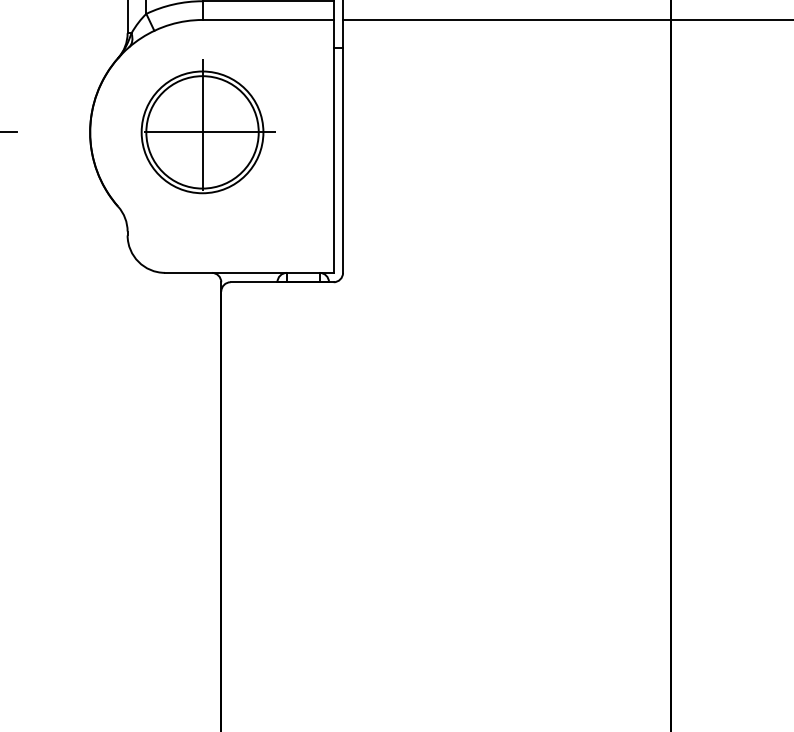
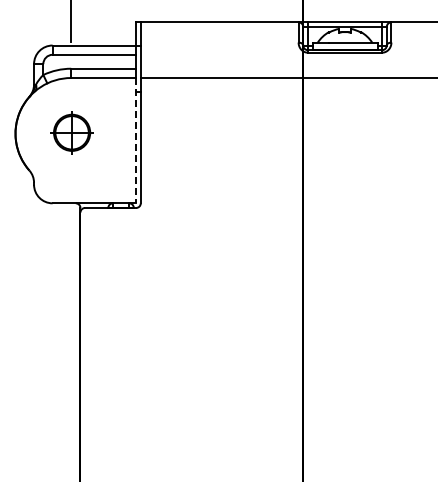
part: (207, 127) -> (73, 131), size x0.6
line: (334, 146) -> (136, 140), solid -> dashed

